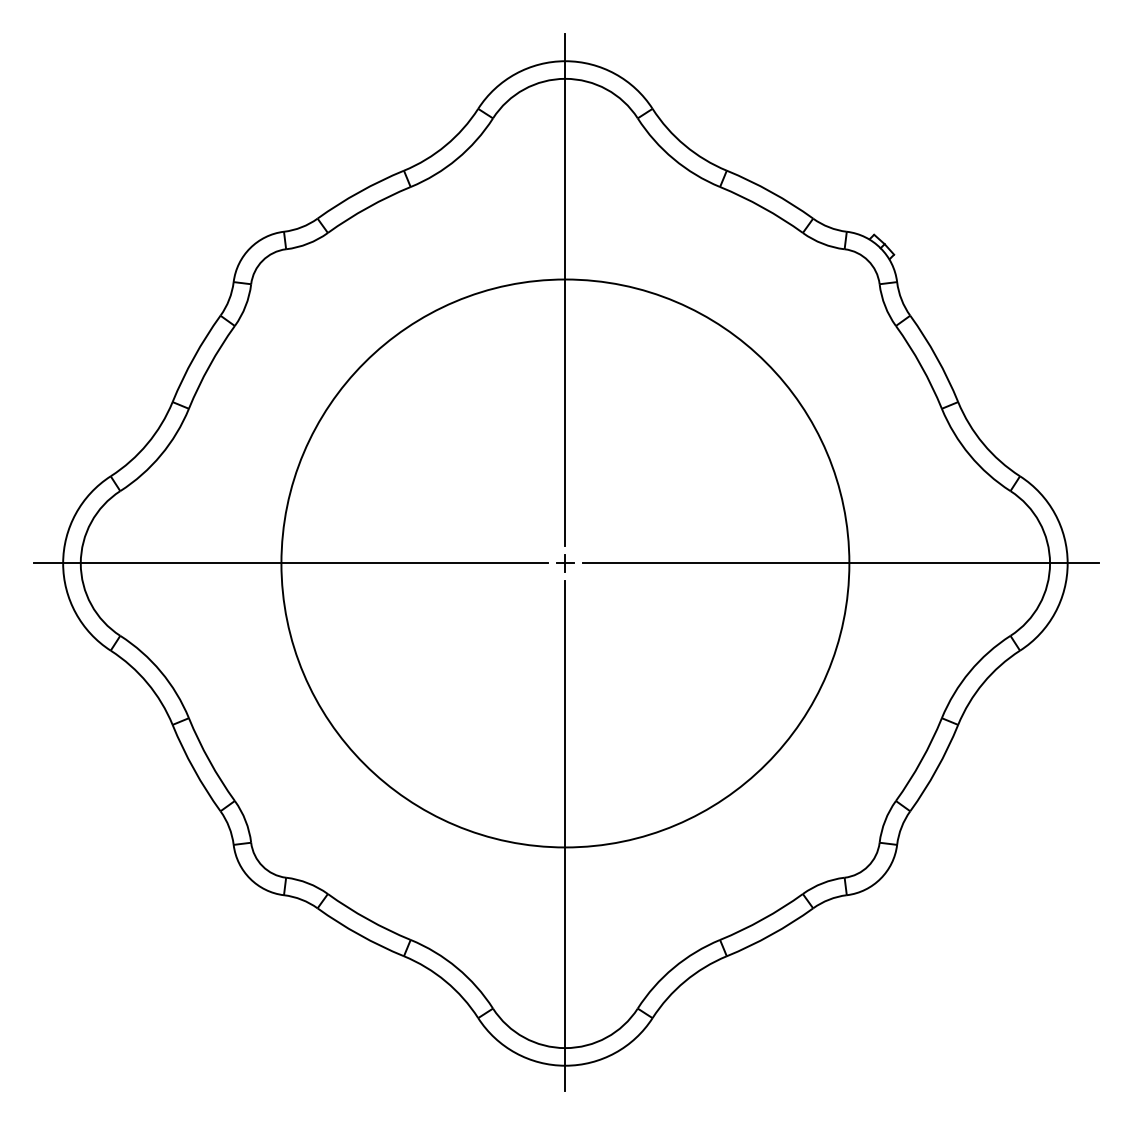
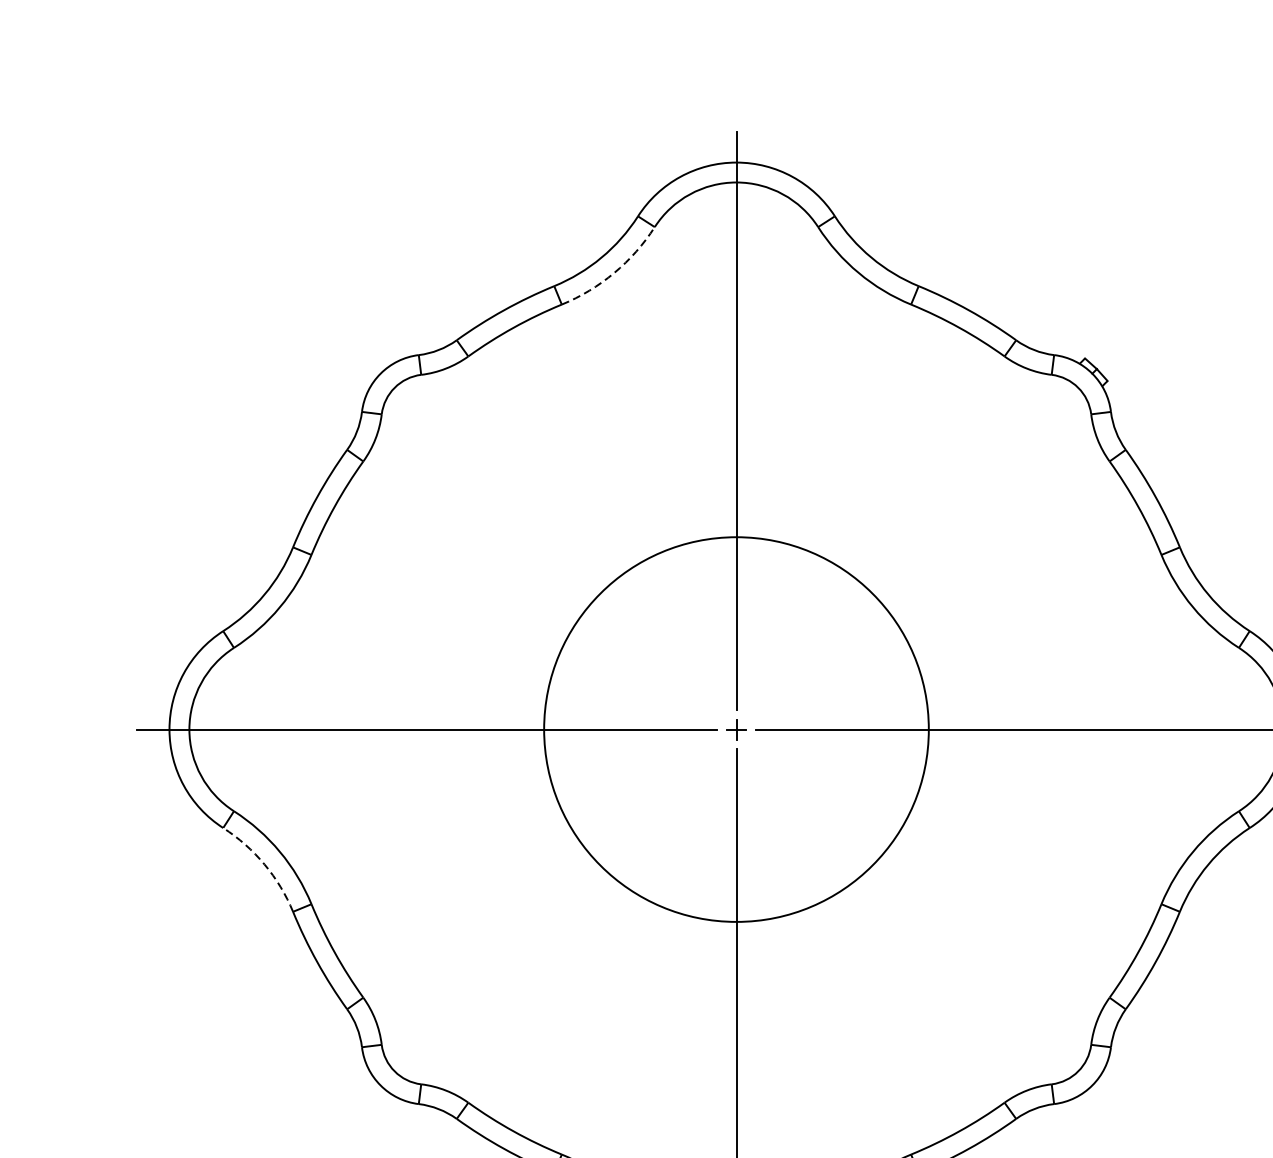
arc: (457, 159) -> (614, 273), solid -> dashed
circle: (565, 563) -> (736, 729), size x0.6
arc: (147, 683) -> (264, 865), solid -> dashed

